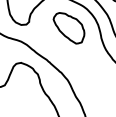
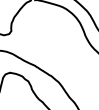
part: (68, 28) -> (51, 31), removed

